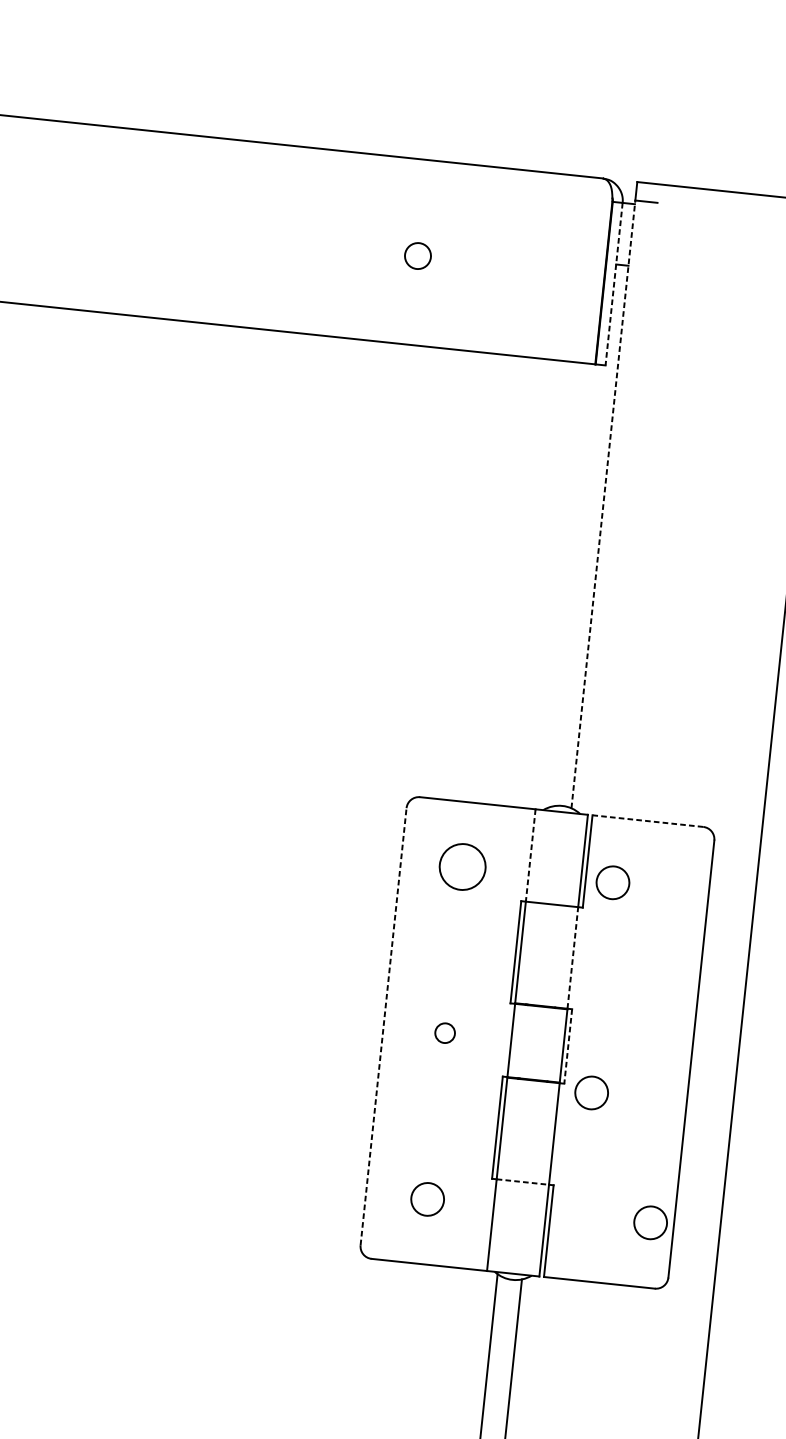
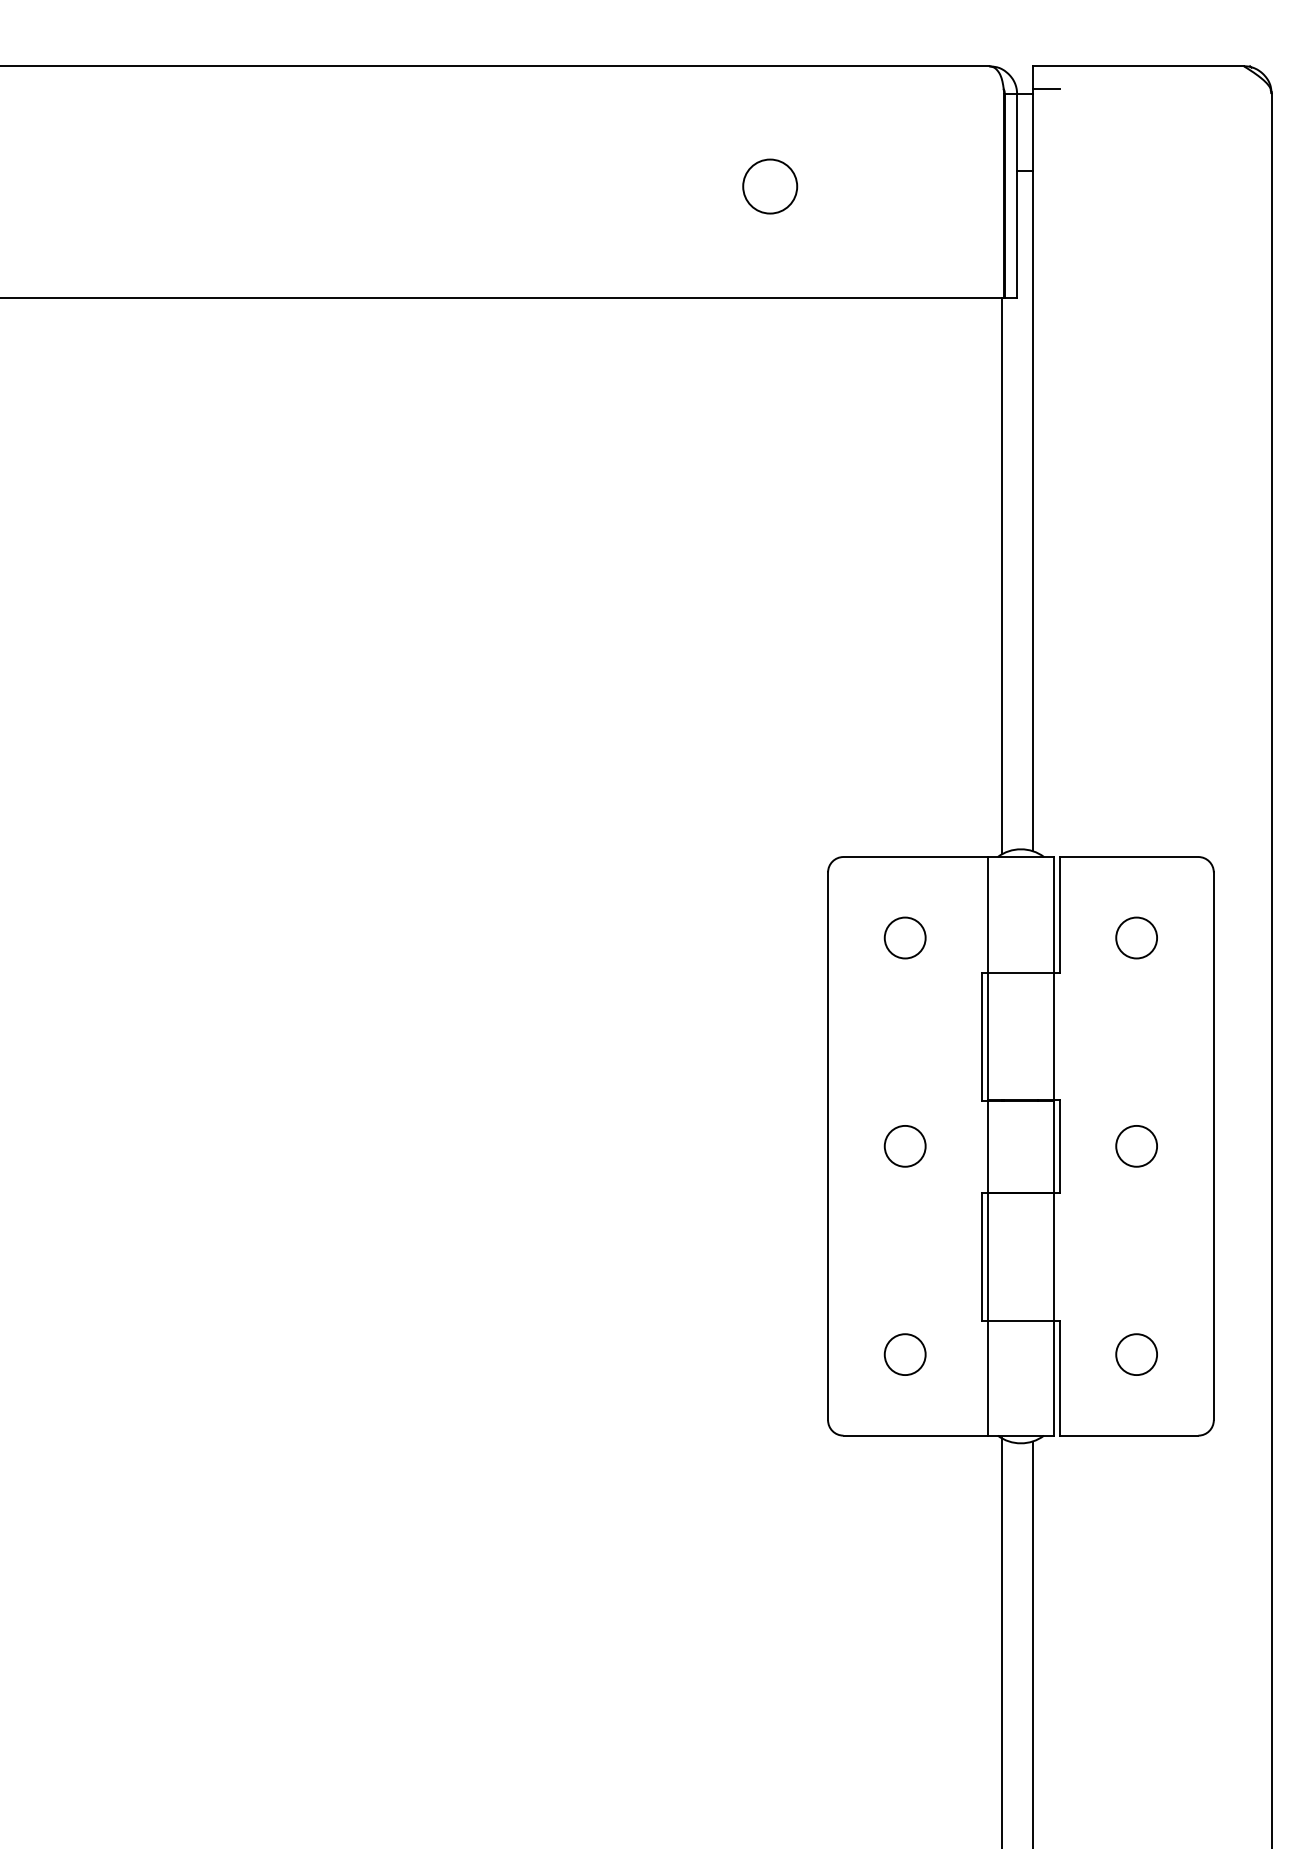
circle: (418, 256) -> (770, 186), size x1.67
line: (614, 283) -> (1017, 195), dashed -> solid
line: (603, 504) -> (1032, 470), dashed -> solid
line: (569, 585) -> (1001, 575), added
line: (647, 821) -> (1128, 857), dashed -> solid
line: (531, 855) -> (988, 914), dashed -> solid
circle: (462, 866) -> (904, 937), size x0.71
circle: (612, 882) -> (1136, 937), moved
line: (572, 958) -> (1053, 1036), dashed -> solid
line: (383, 1026) -> (828, 1146), dashed -> solid
circle: (444, 1032) -> (904, 1145), size x1.67
line: (568, 1046) -> (1059, 1146), dashed -> solid
circle: (591, 1093) -> (1136, 1146), moved
line: (522, 1181) -> (1020, 1320), dashed -> solid
circle: (650, 1222) -> (1136, 1354), moved

